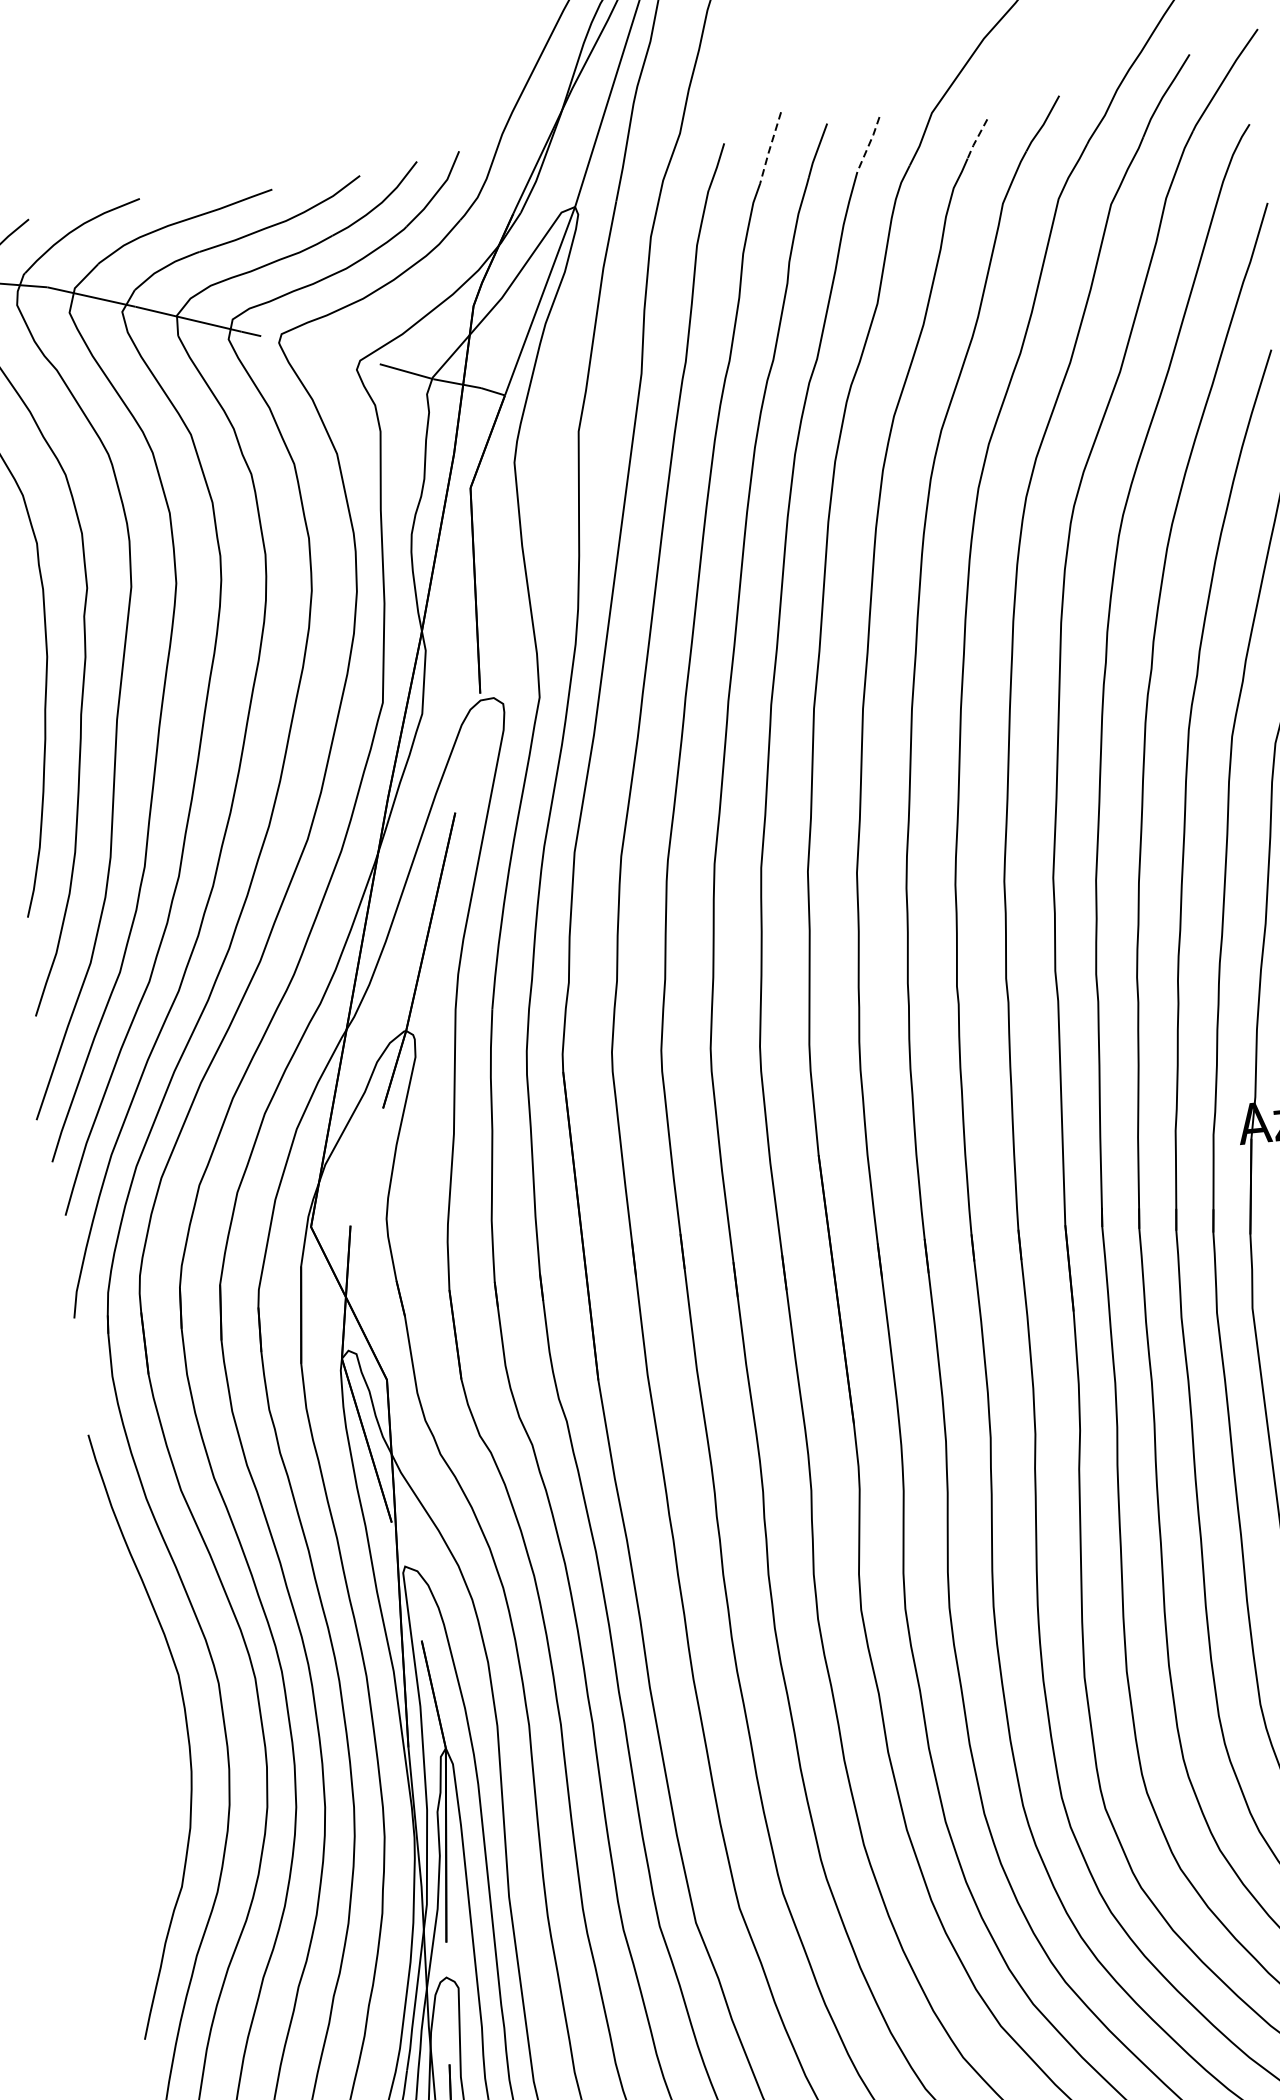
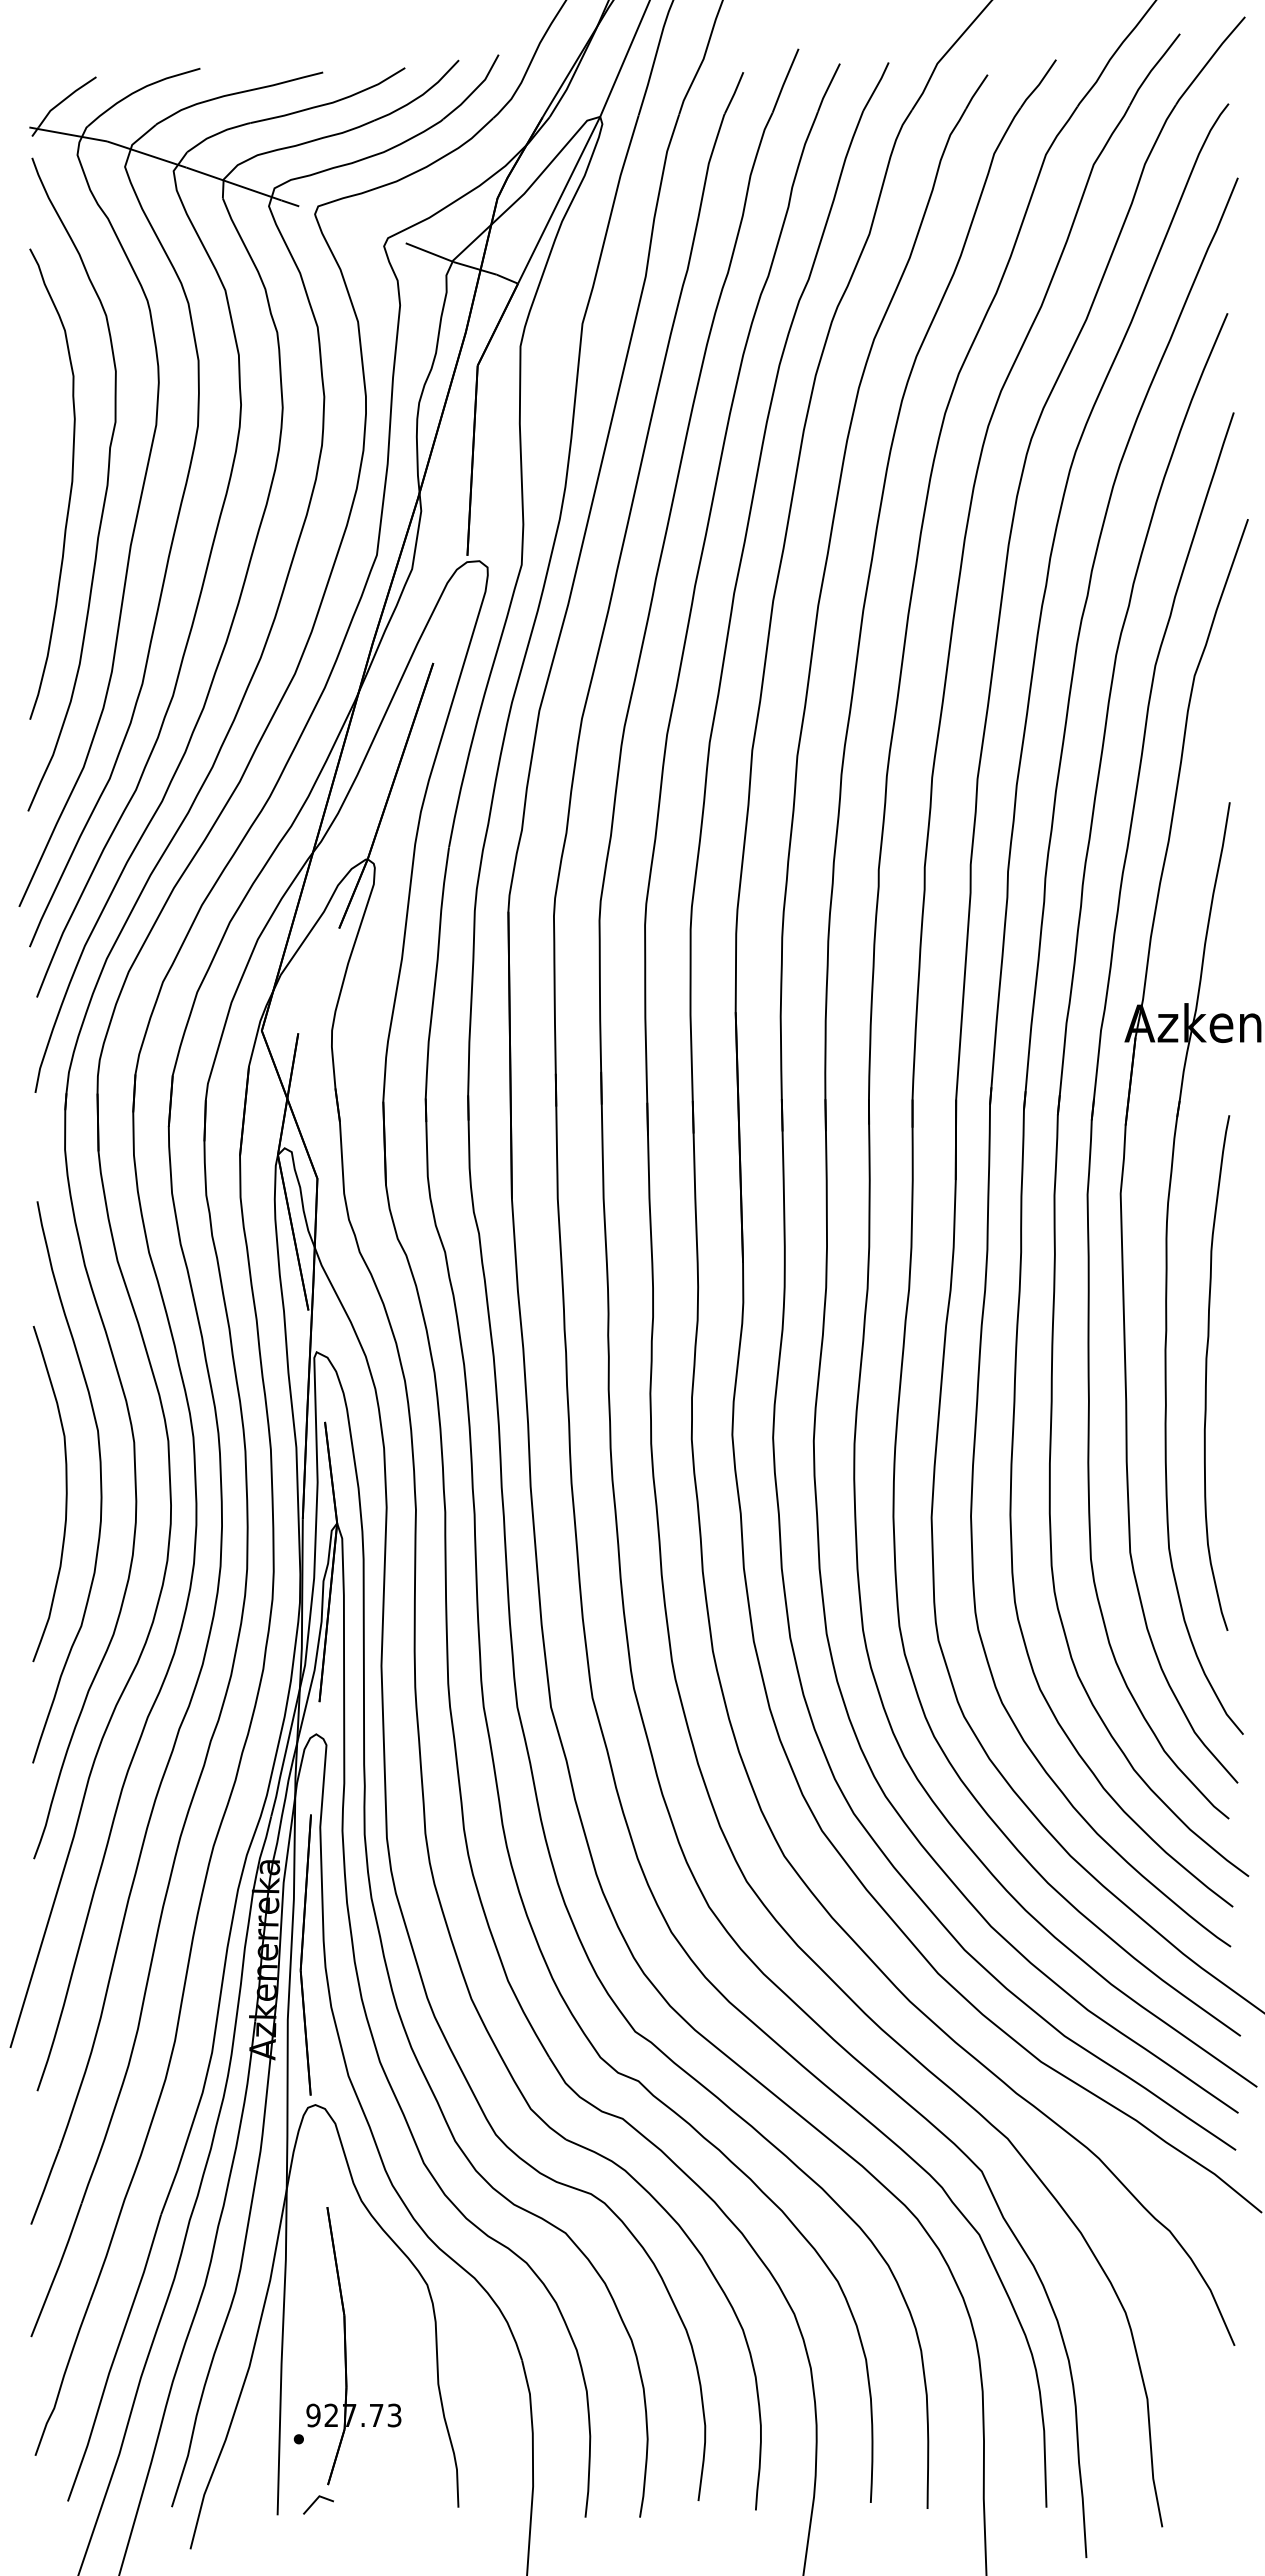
line: (977, 138) -> (976, 91), dashed -> solid
line: (868, 144) -> (876, 86), dashed -> solid
line: (769, 148) -> (784, 81), dashed -> solid
curve: (150, 1747) -> (65, 1494), added

